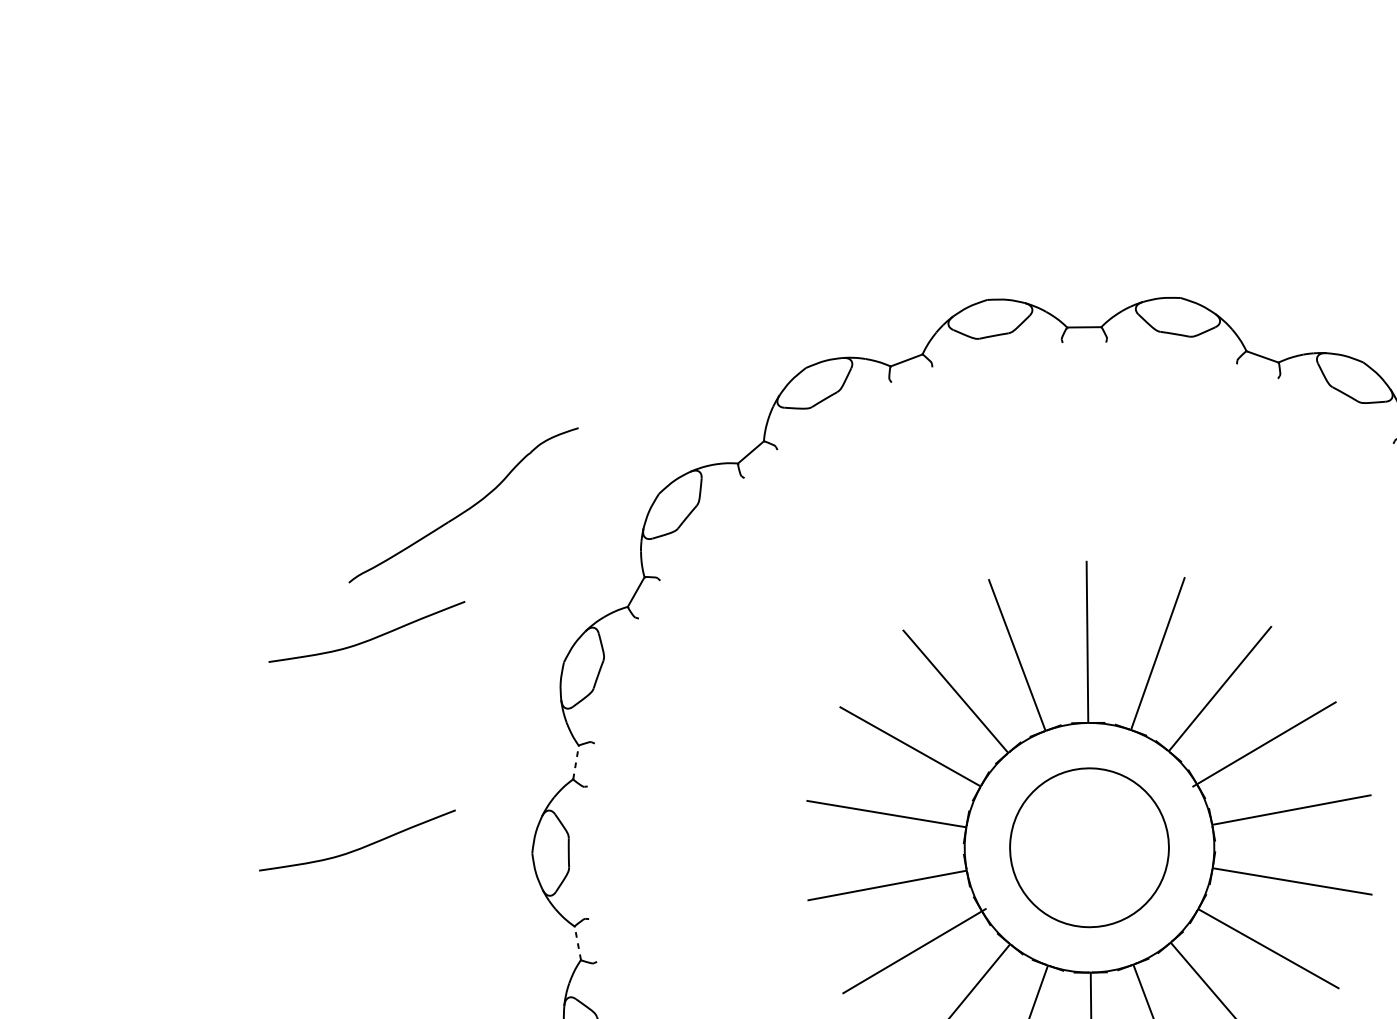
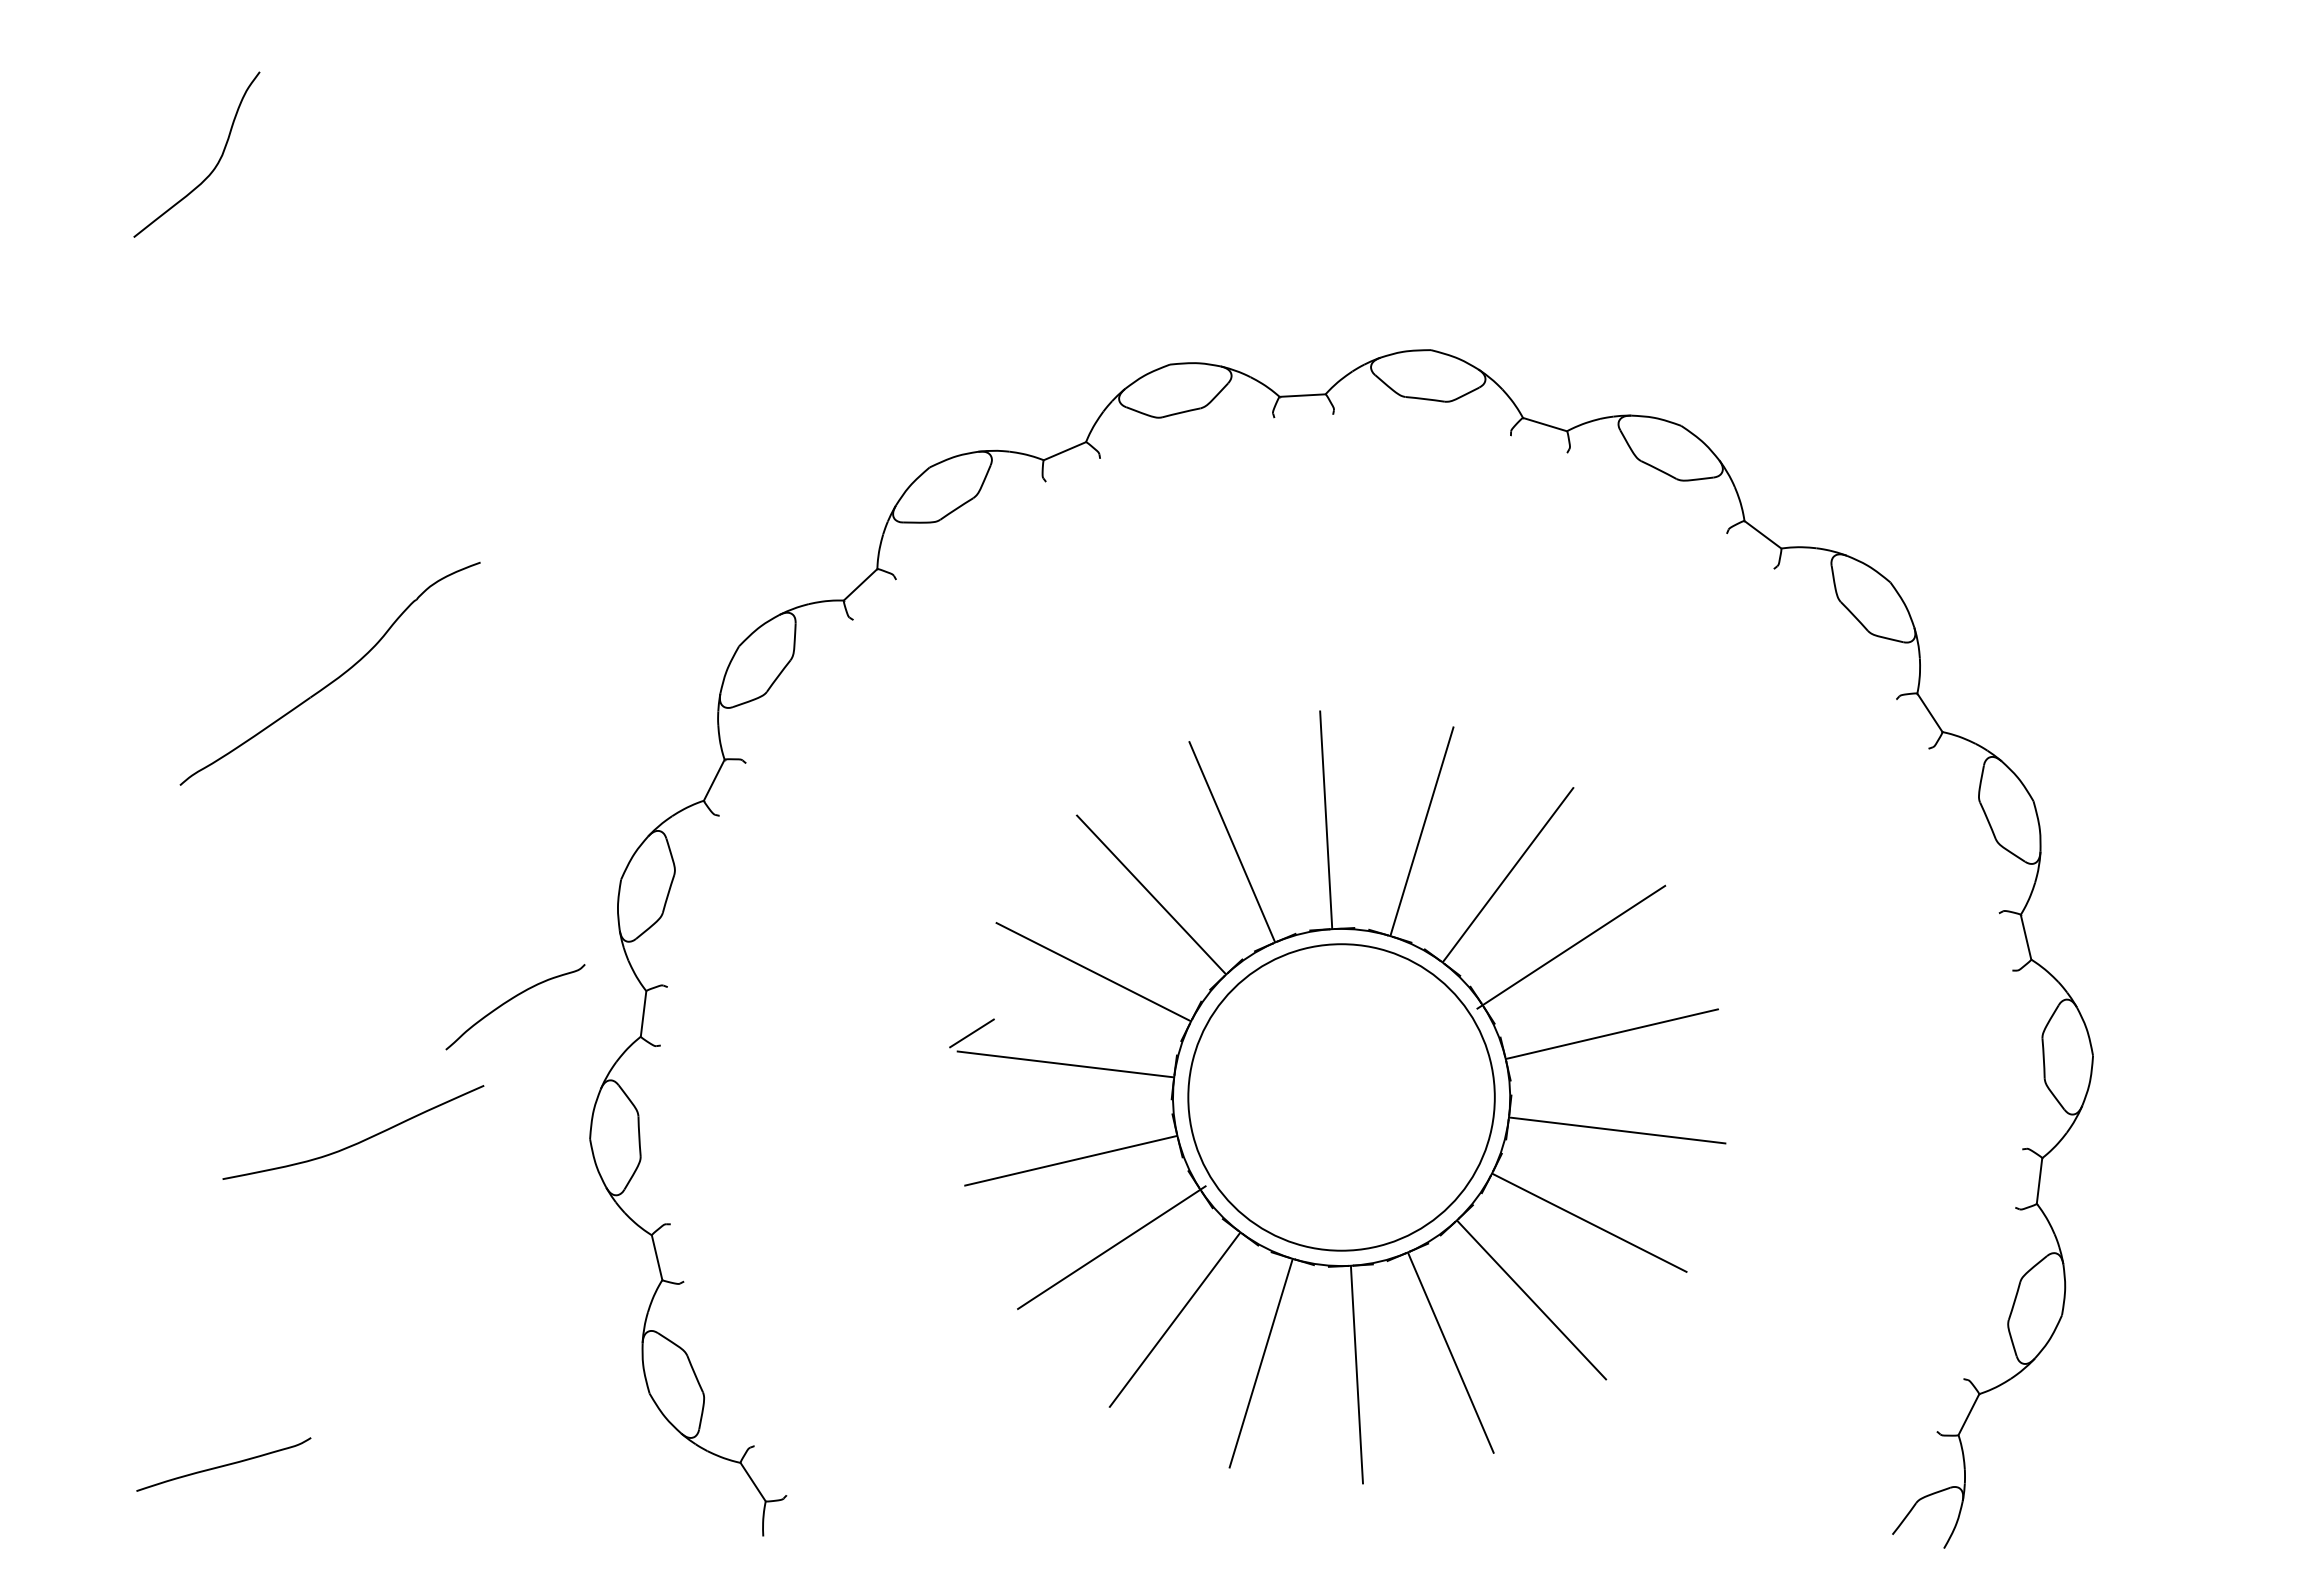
curve: (288, 119) -> (216, 163), added
part: (465, 510) -> (332, 680), moved
curve: (369, 639) -> (357, 860), removed
curve: (477, 748) -> (509, 1001), added
line: (576, 762) -> (643, 1013), dashed -> solid
line: (817, 788) -> (971, 1033), added
circle: (1089, 847) -> (1341, 1097), size x1.43
line: (578, 943) -> (657, 1257), dashed -> solid

